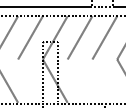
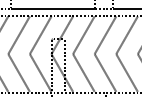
line: (30, 80) -> (40, 72), added
line: (79, 80) -> (83, 72), added
line: (104, 80) -> (105, 72), added

